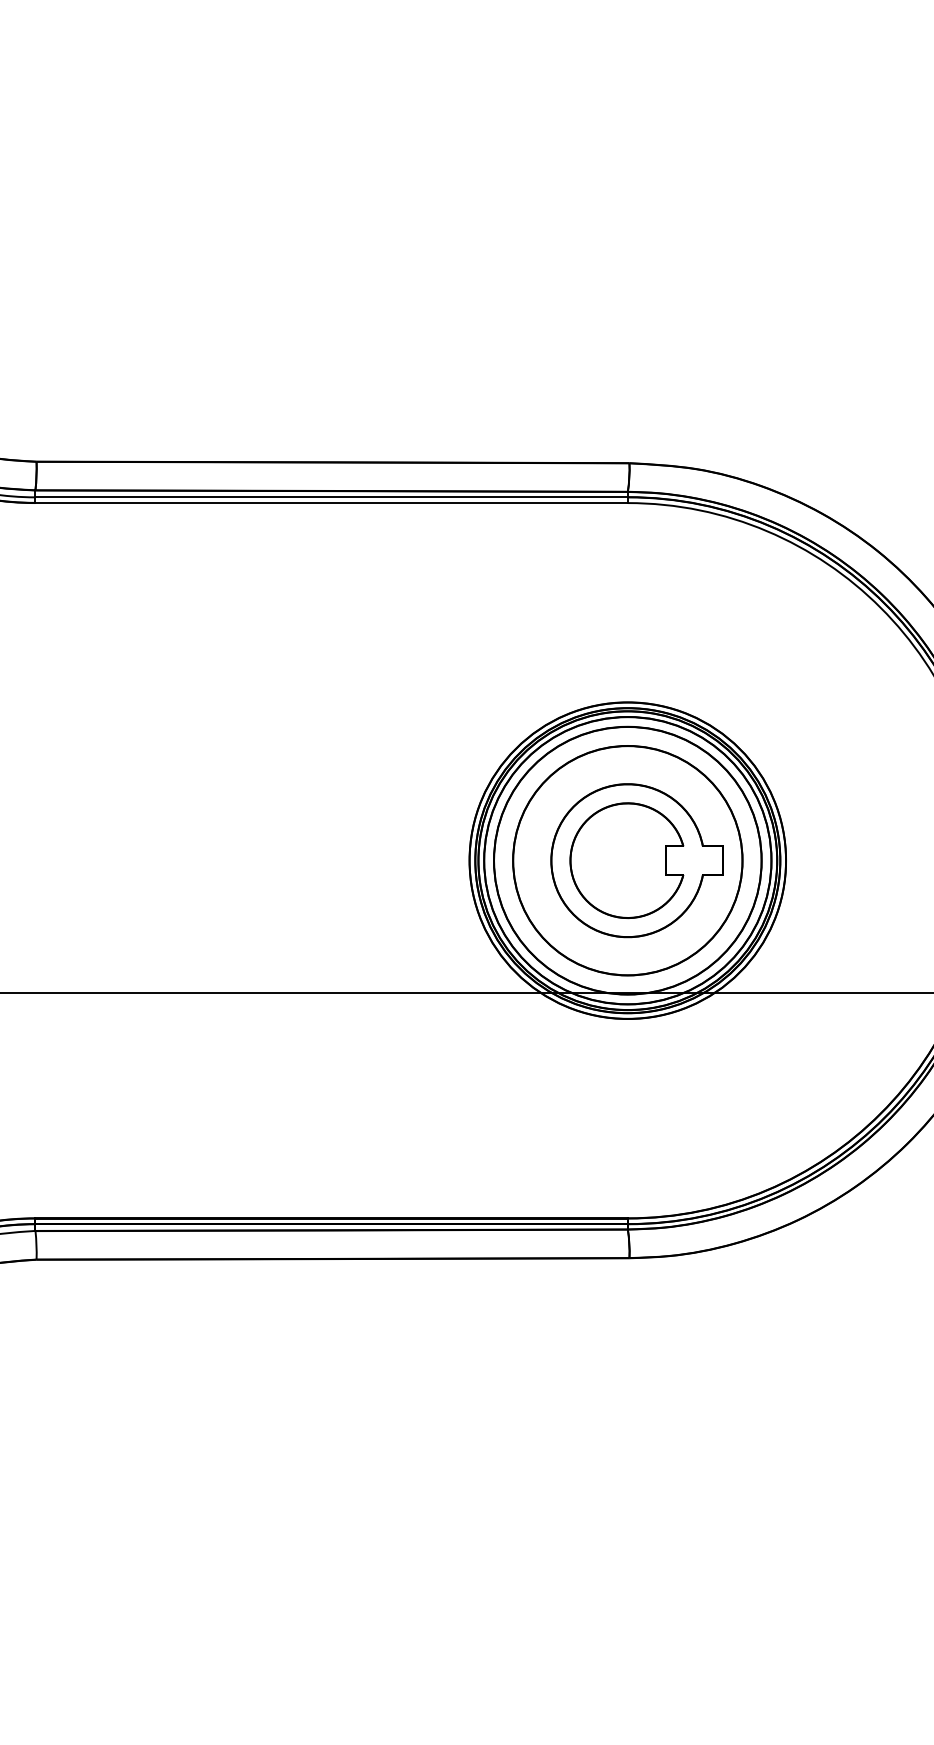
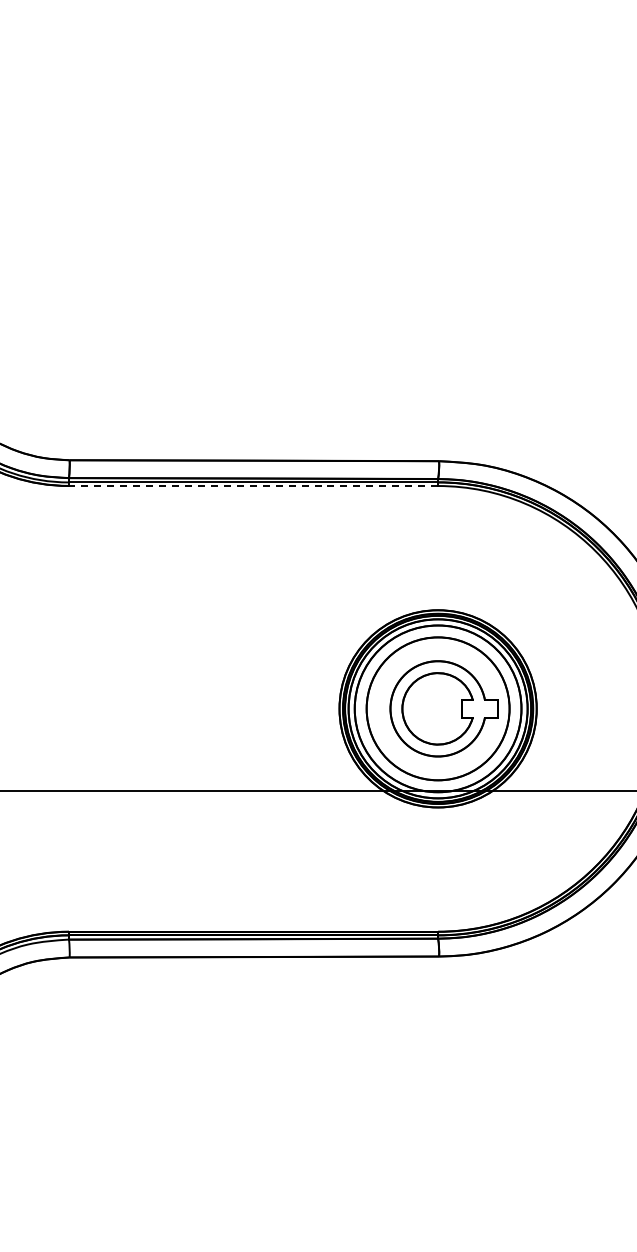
line: (331, 503) -> (253, 486), solid -> dashed

